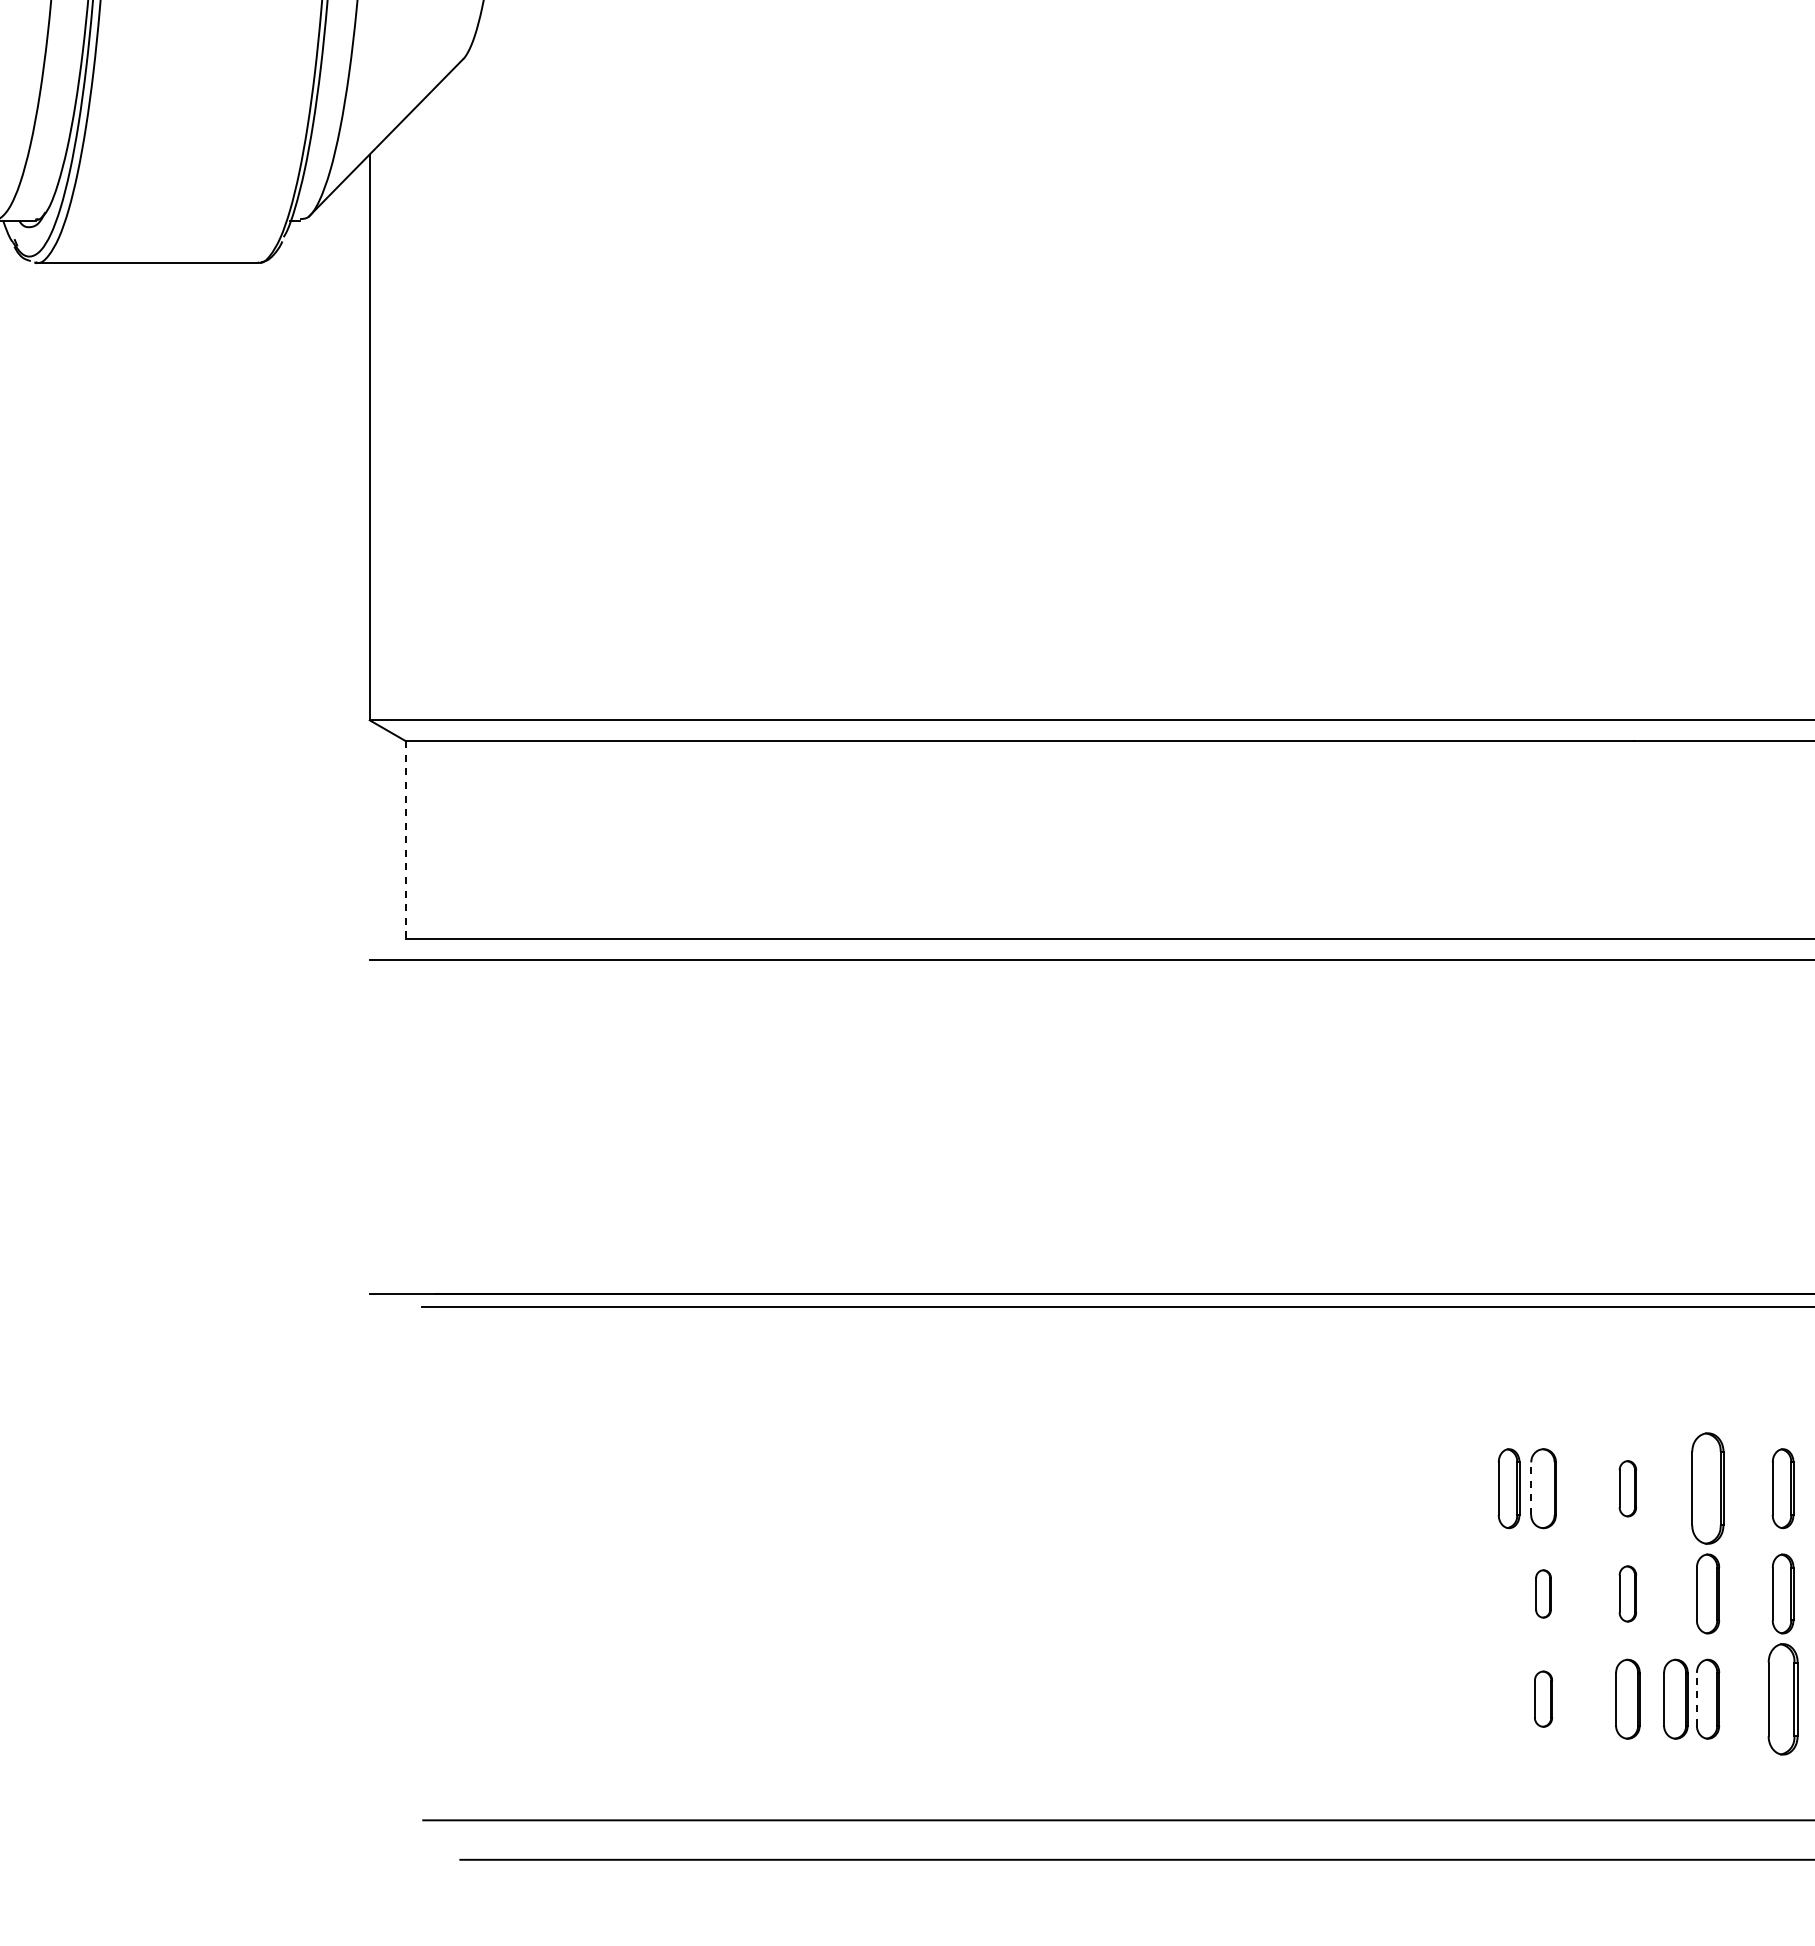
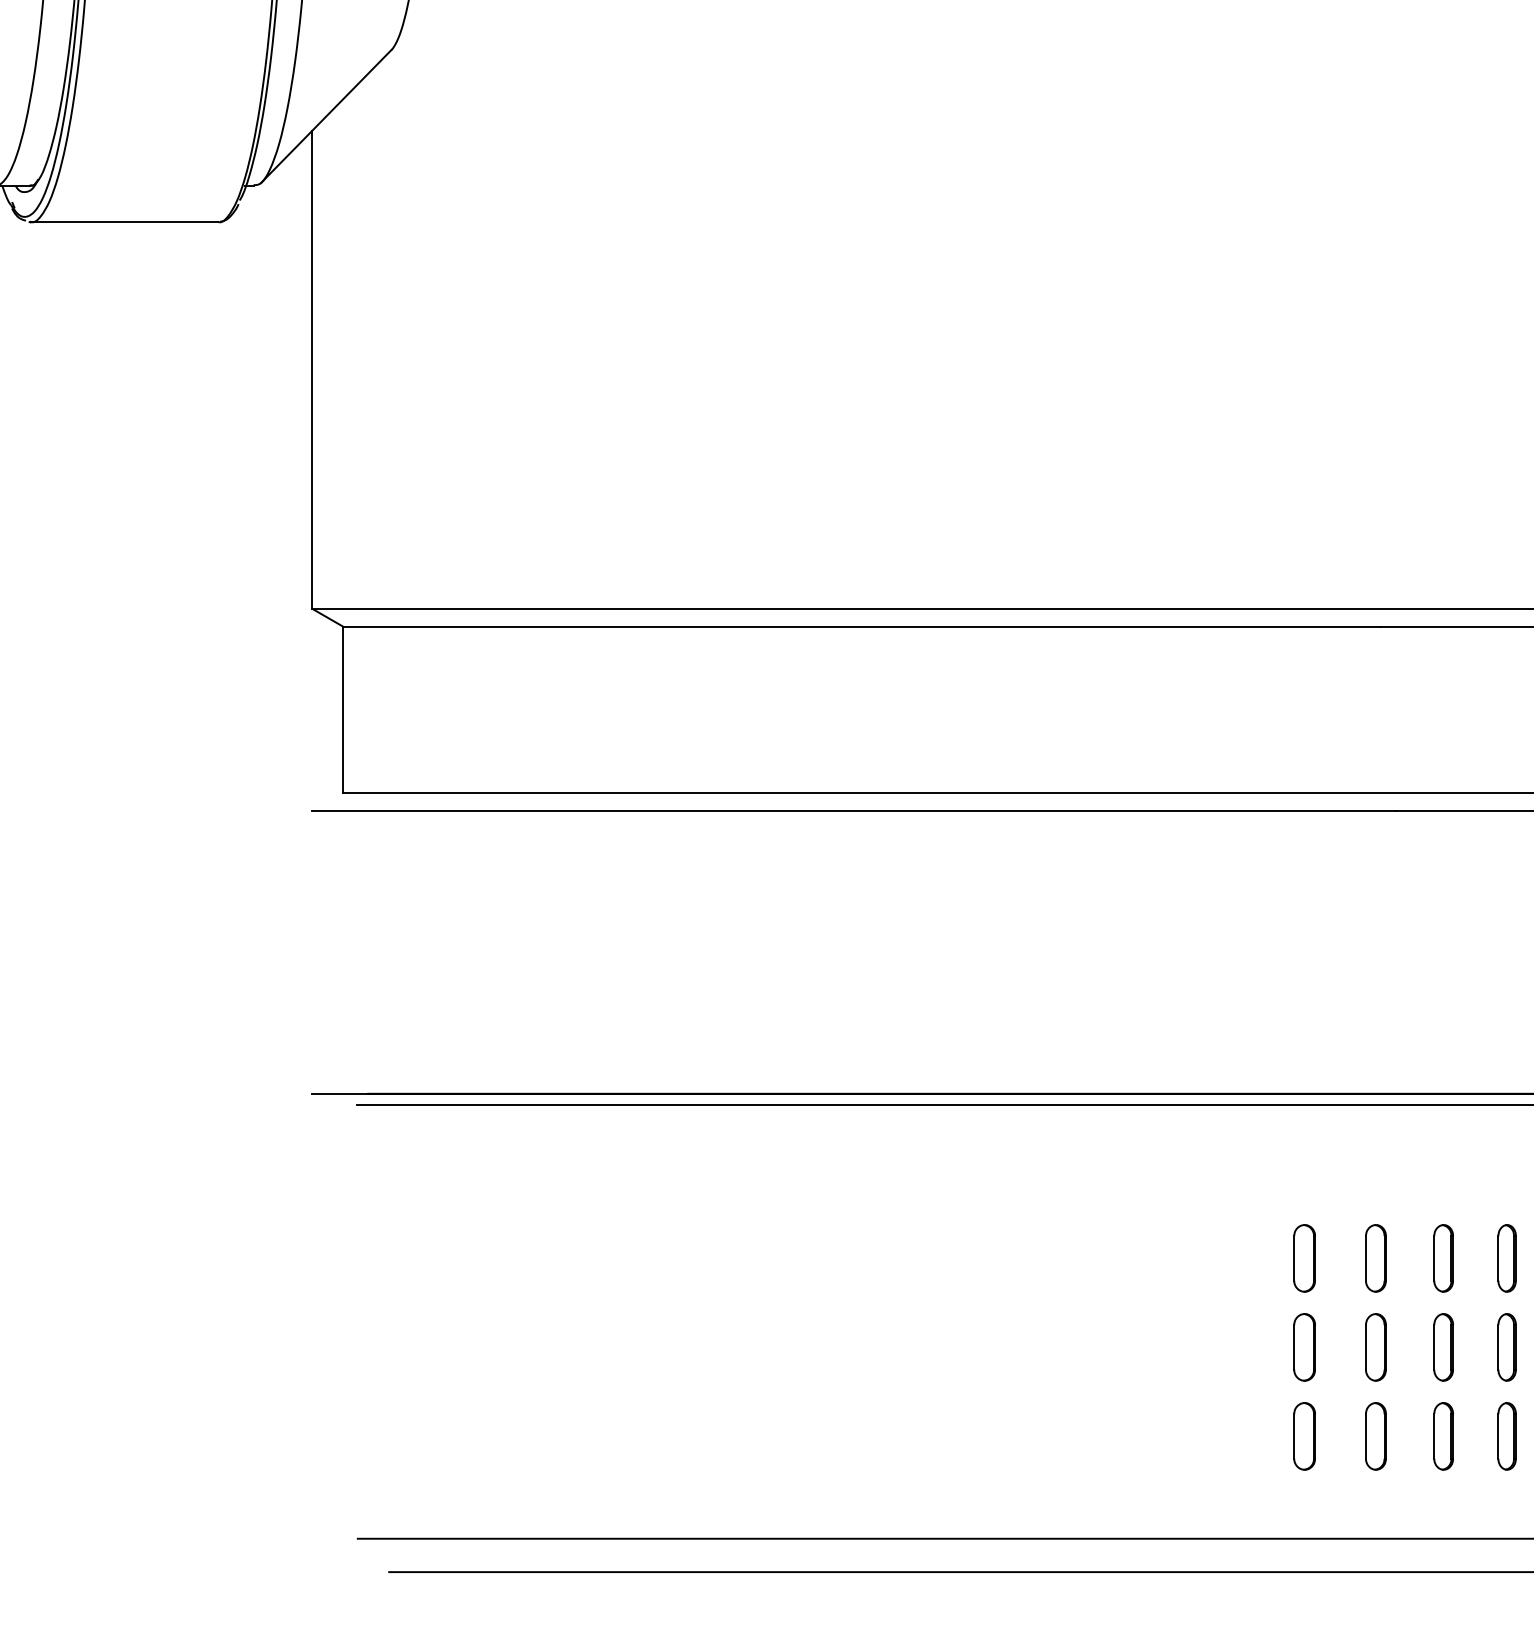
line: (405, 839) -> (342, 709), dashed -> solid
part: (1508, 1488) -> (1275, 1258), removed
line: (1531, 1488) -> (1294, 1258), dashed -> solid
part: (1627, 1488) -> (1375, 1258), size x1.43
part: (1708, 1488) -> (1444, 1258), size x0.71
part: (1543, 1593) -> (1304, 1347), size x1.67
part: (1627, 1593) -> (1375, 1347), size x1.43
part: (1543, 1698) -> (1304, 1435), size x1.43
part: (1675, 1698) -> (1416, 1435), removed
line: (1696, 1698) -> (1433, 1435), dashed -> solid
part: (1782, 1698) -> (1506, 1435), size x0.71

